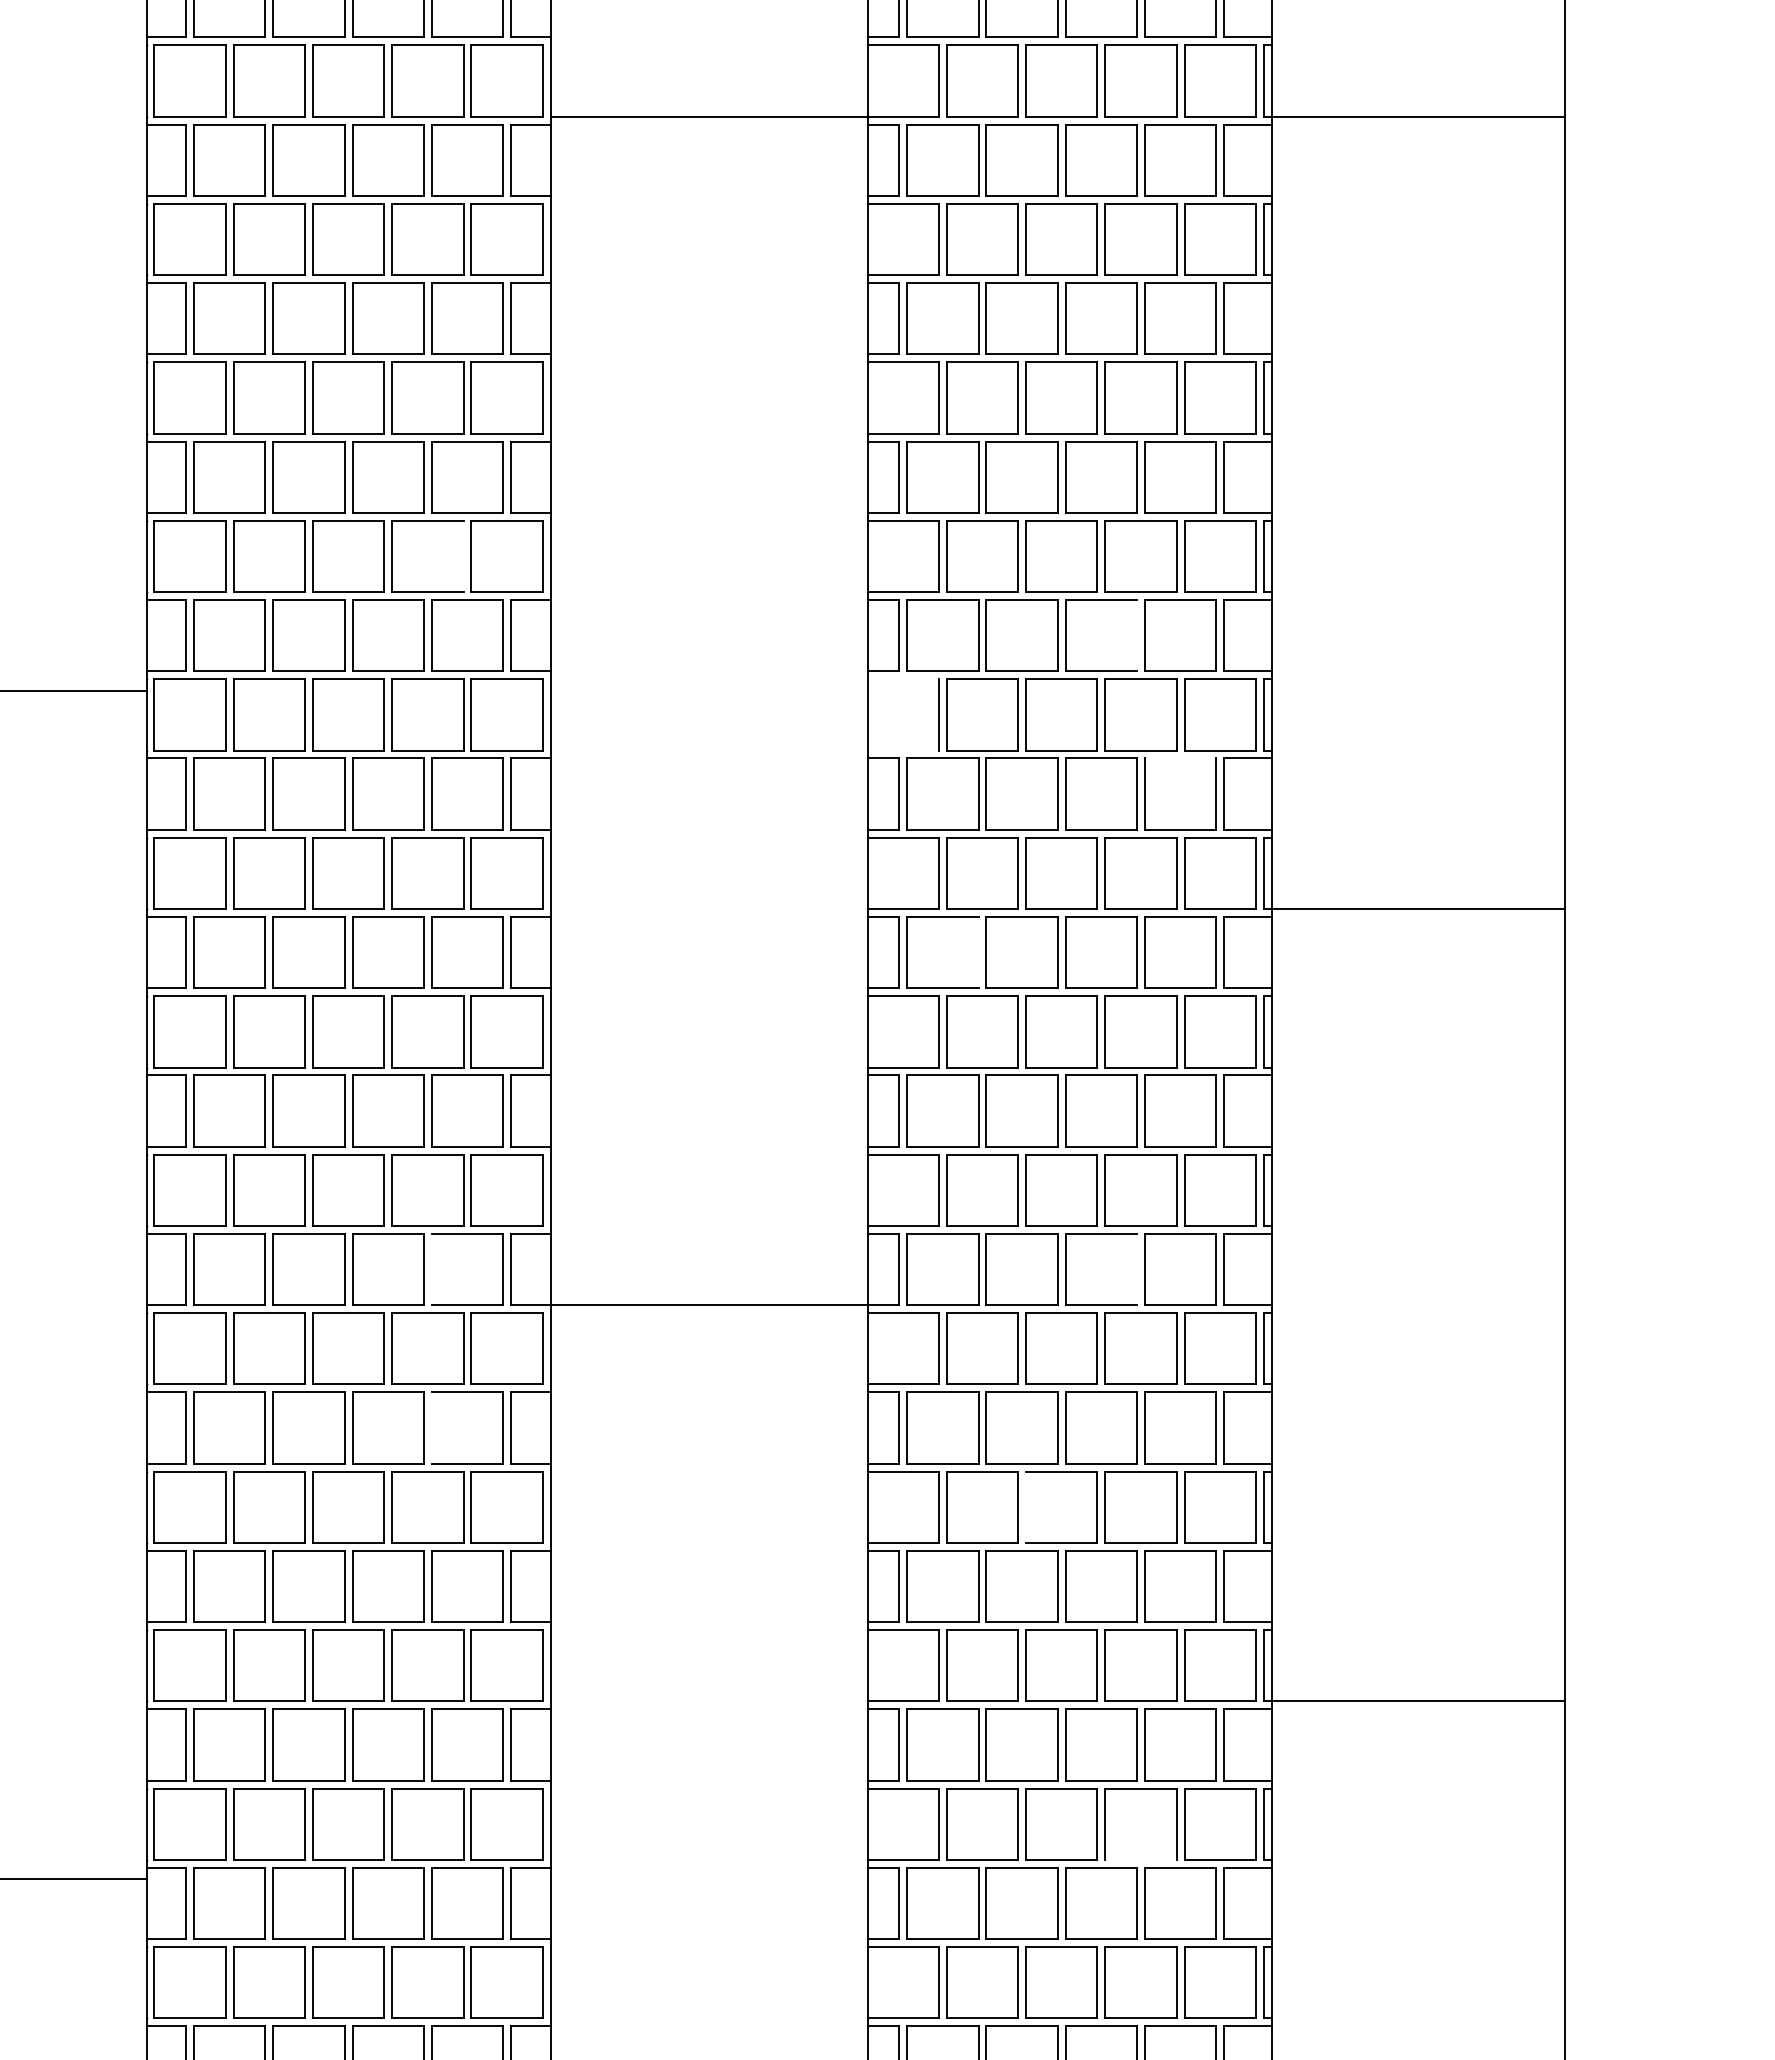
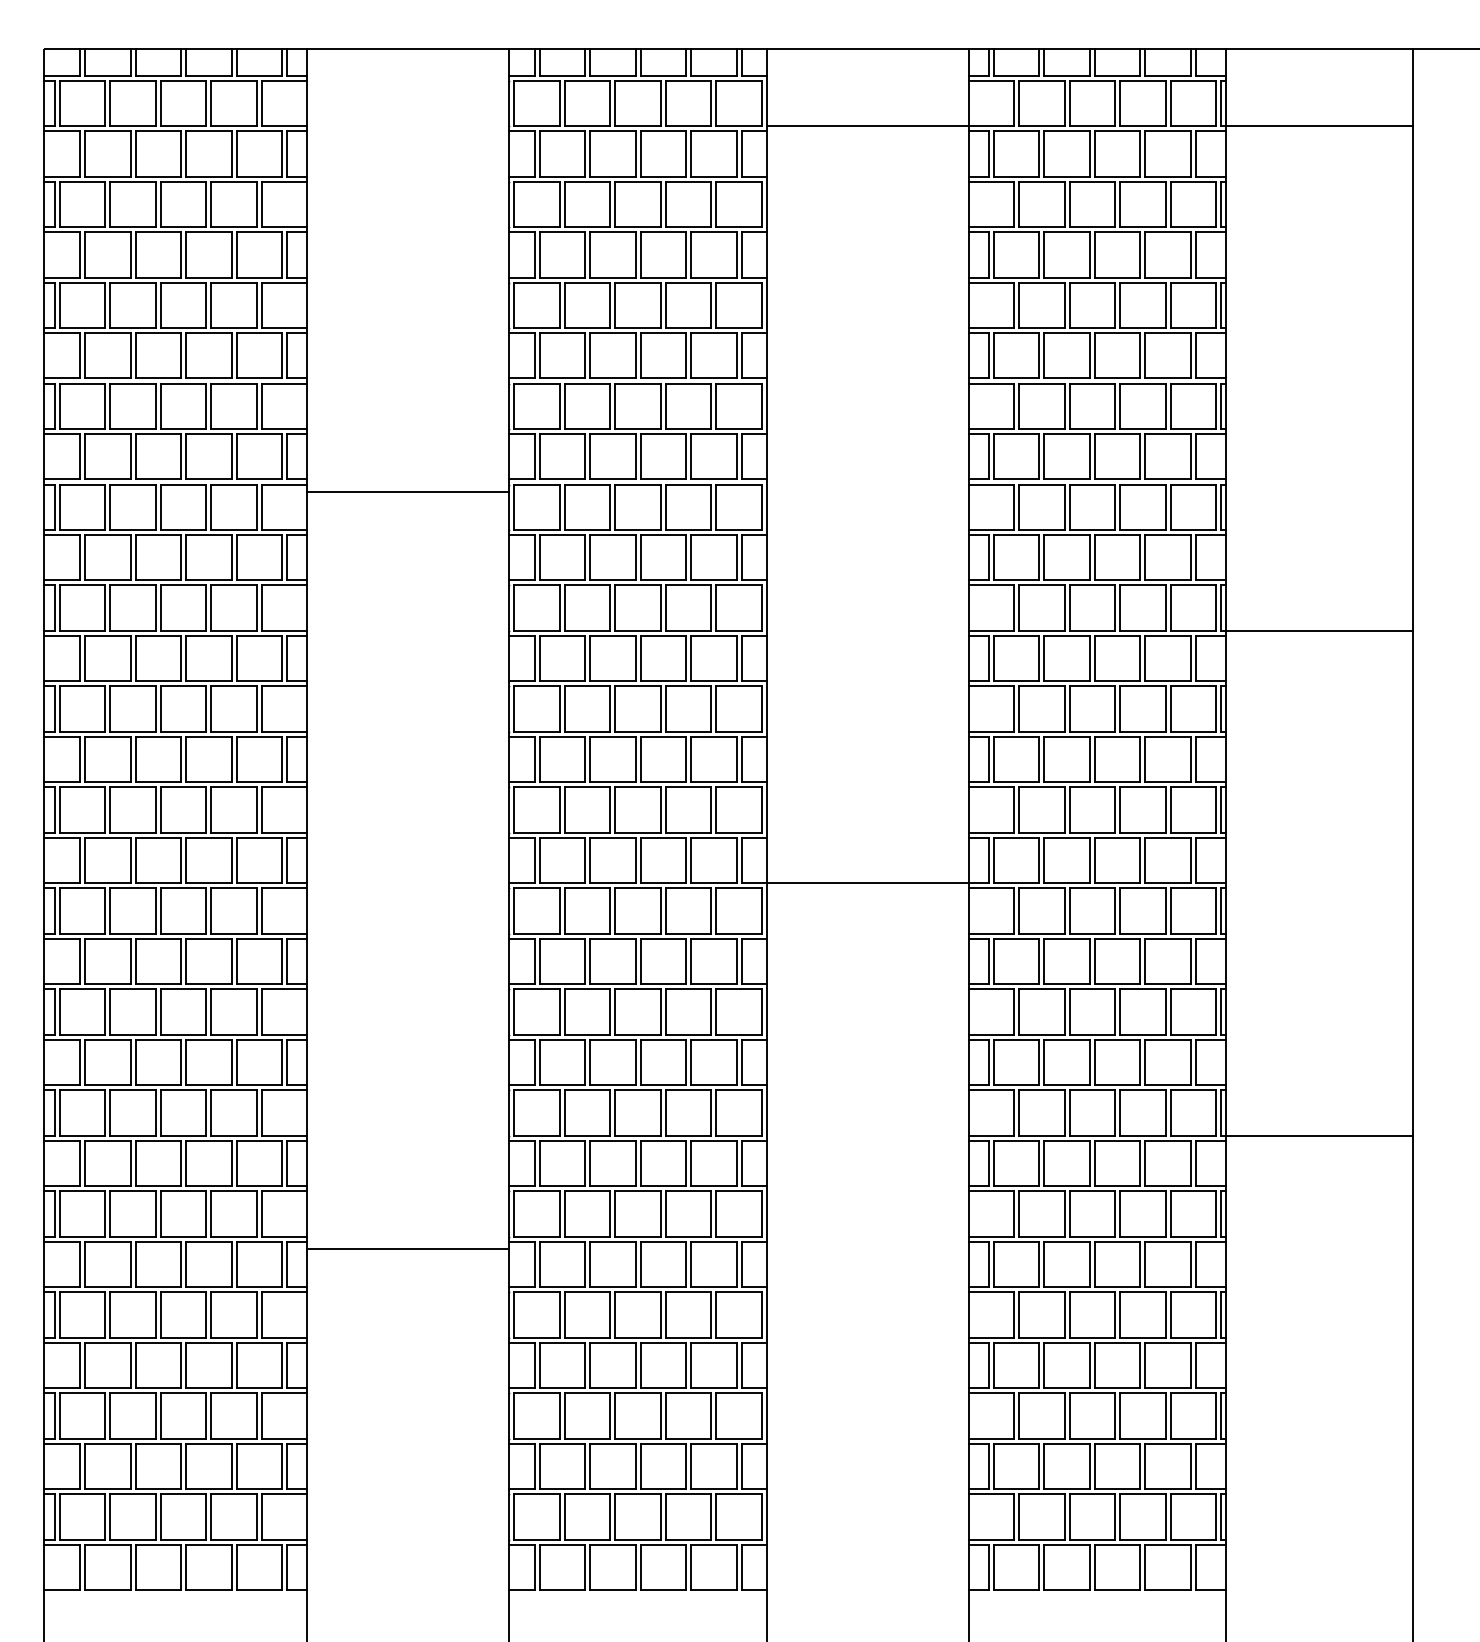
line: (463, 555) -> (711, 405), added
line: (1137, 635) -> (1140, 456), added
line: (903, 679) -> (991, 484), added
line: (903, 749) -> (991, 529), added
line: (1179, 759) -> (1167, 535), added
line: (978, 952) -> (1039, 658), added
line: (432, 1269) -> (691, 860), added
line: (1137, 1269) -> (1140, 860), added
line: (432, 1427) -> (691, 961), added
line: (1025, 1506) -> (1069, 1011), added
line: (1140, 1859) -> (1142, 1236), added

